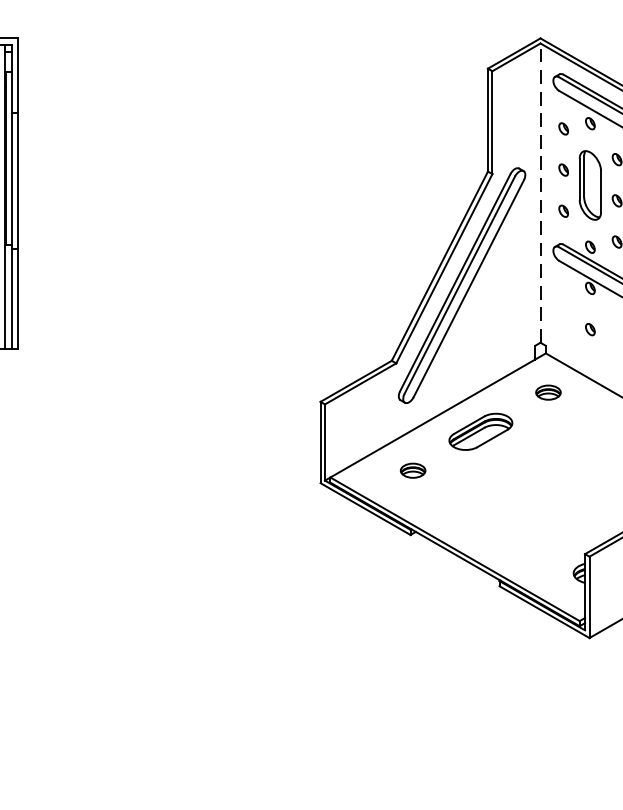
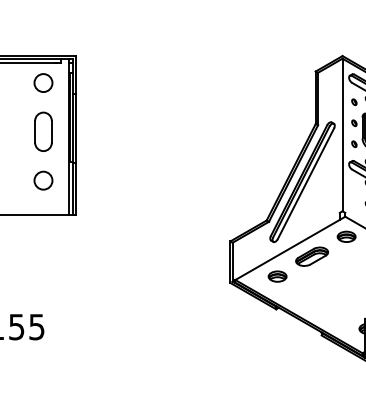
line: (540, 192) -> (342, 134), dashed -> solid
part: (548, 392) -> (346, 236), size x1.43
part: (412, 470) -> (277, 276), size x1.43

